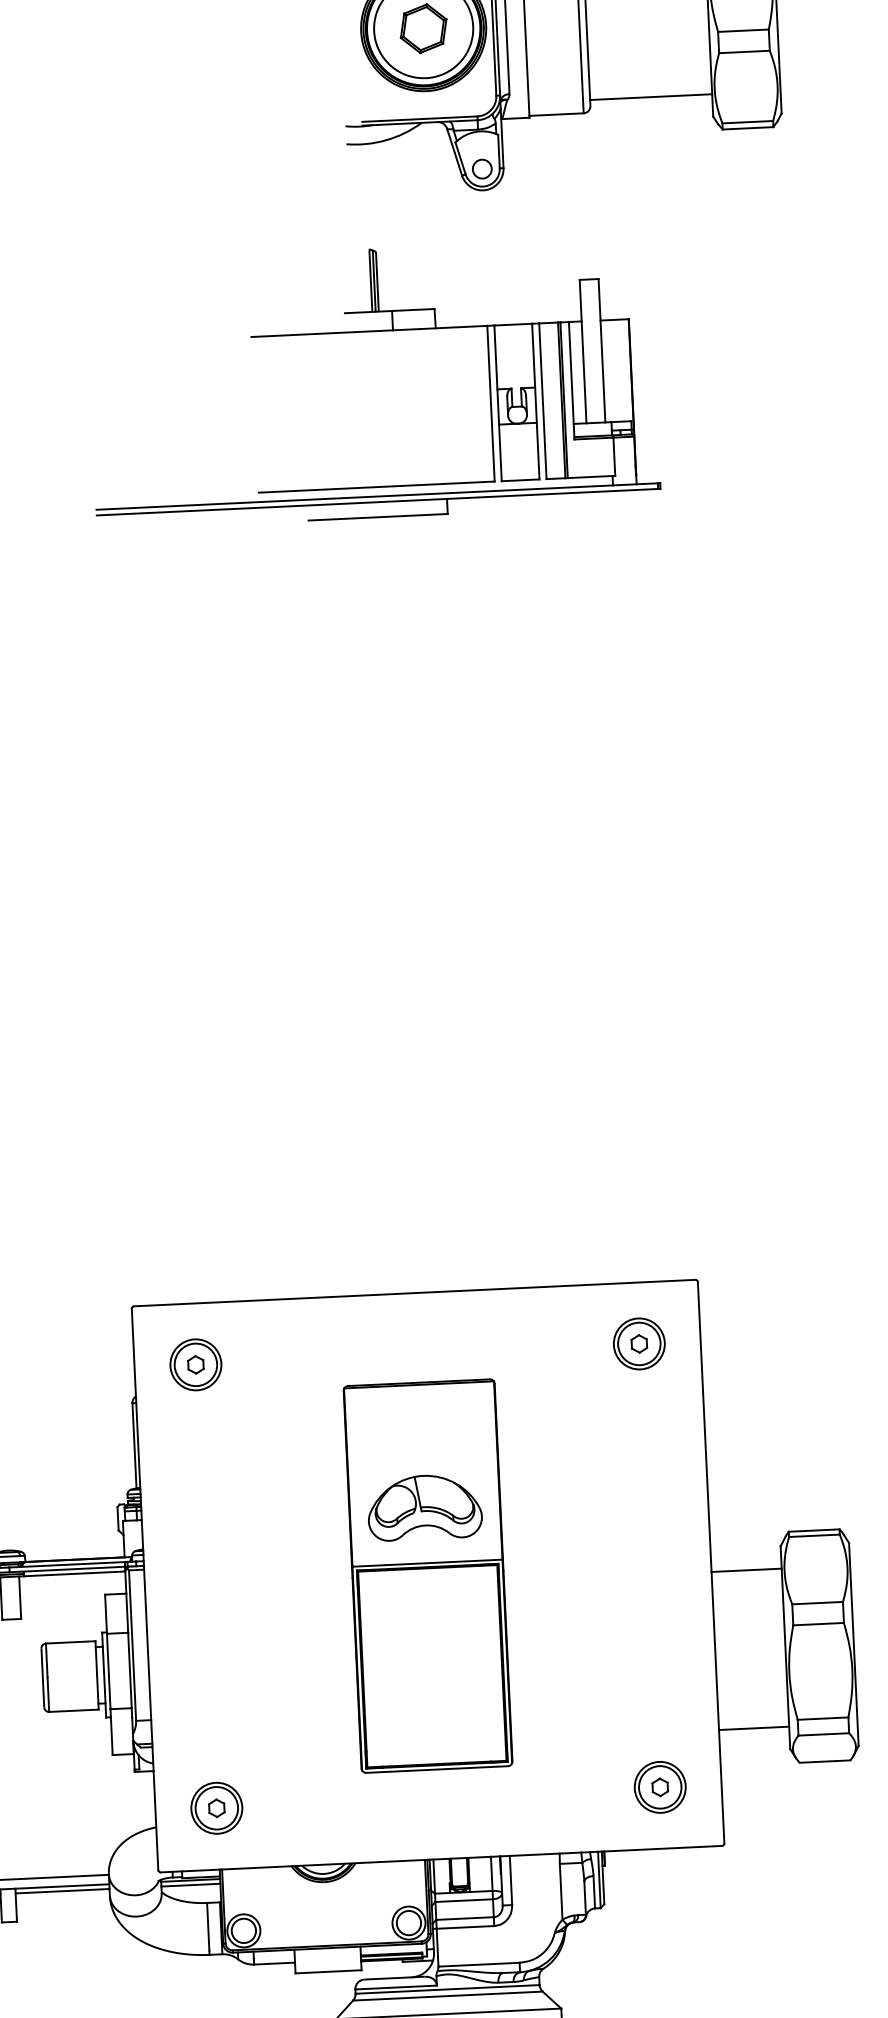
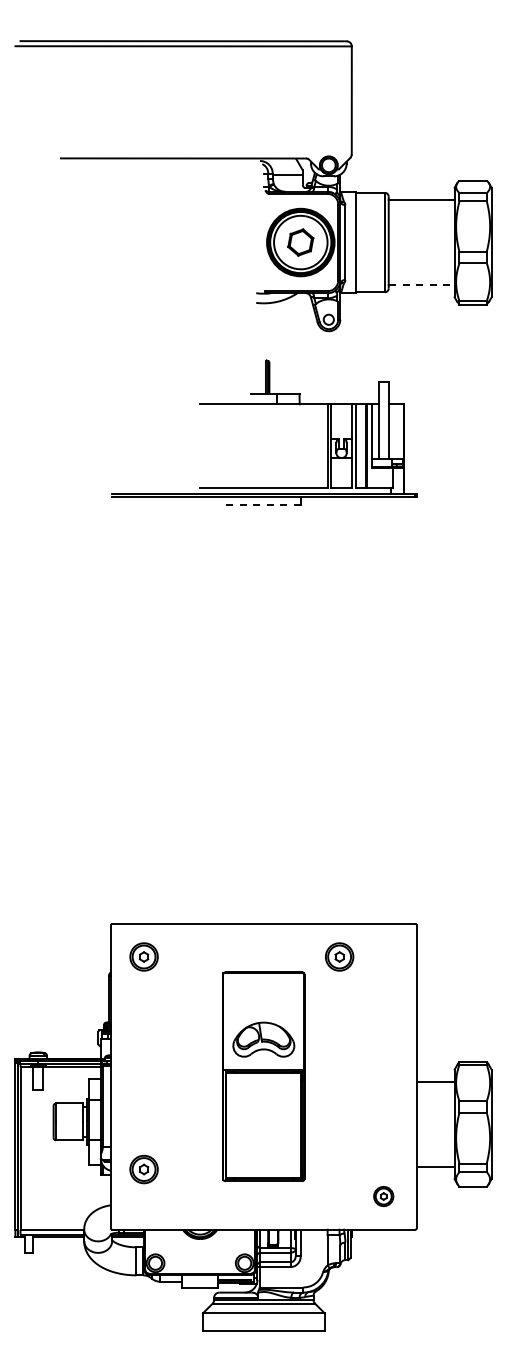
line: (650, 97) -> (421, 285), solid -> dashed
line: (377, 516) -> (263, 504), solid -> dashed
part: (639, 1343) -> (339, 956), moved
part: (660, 1787) -> (383, 1196), size x0.7
part: (215, 1808) -> (143, 1169), moved

